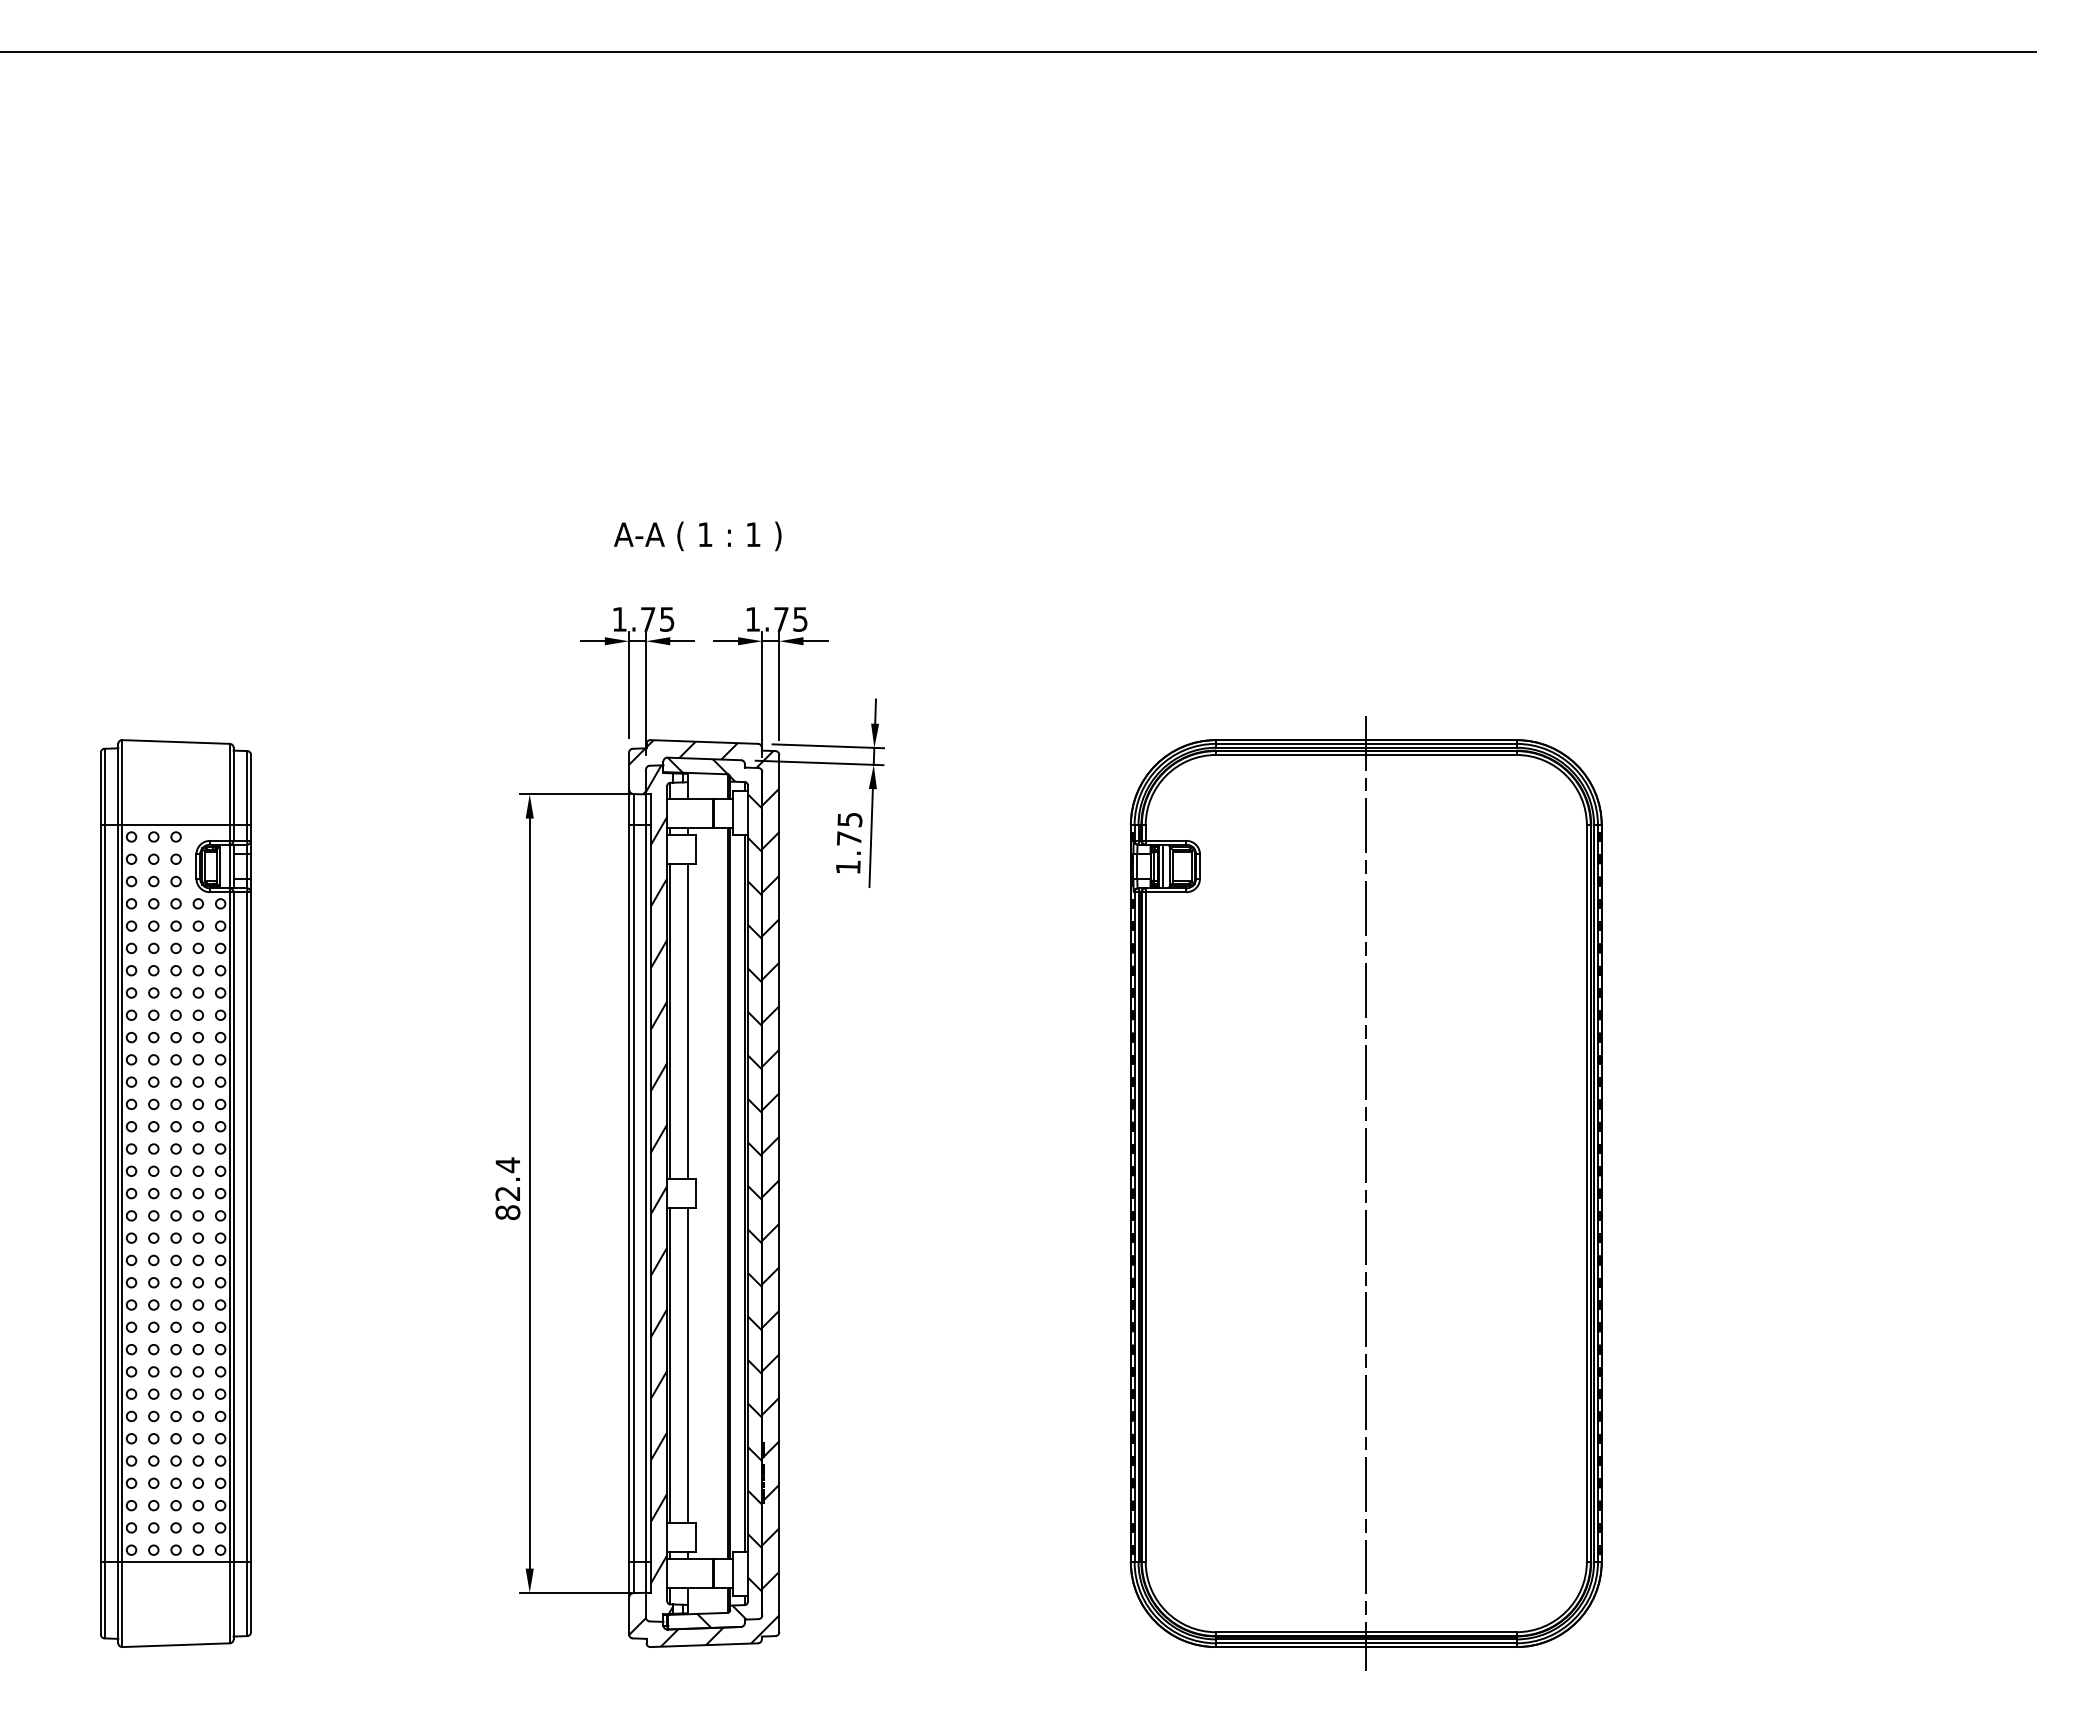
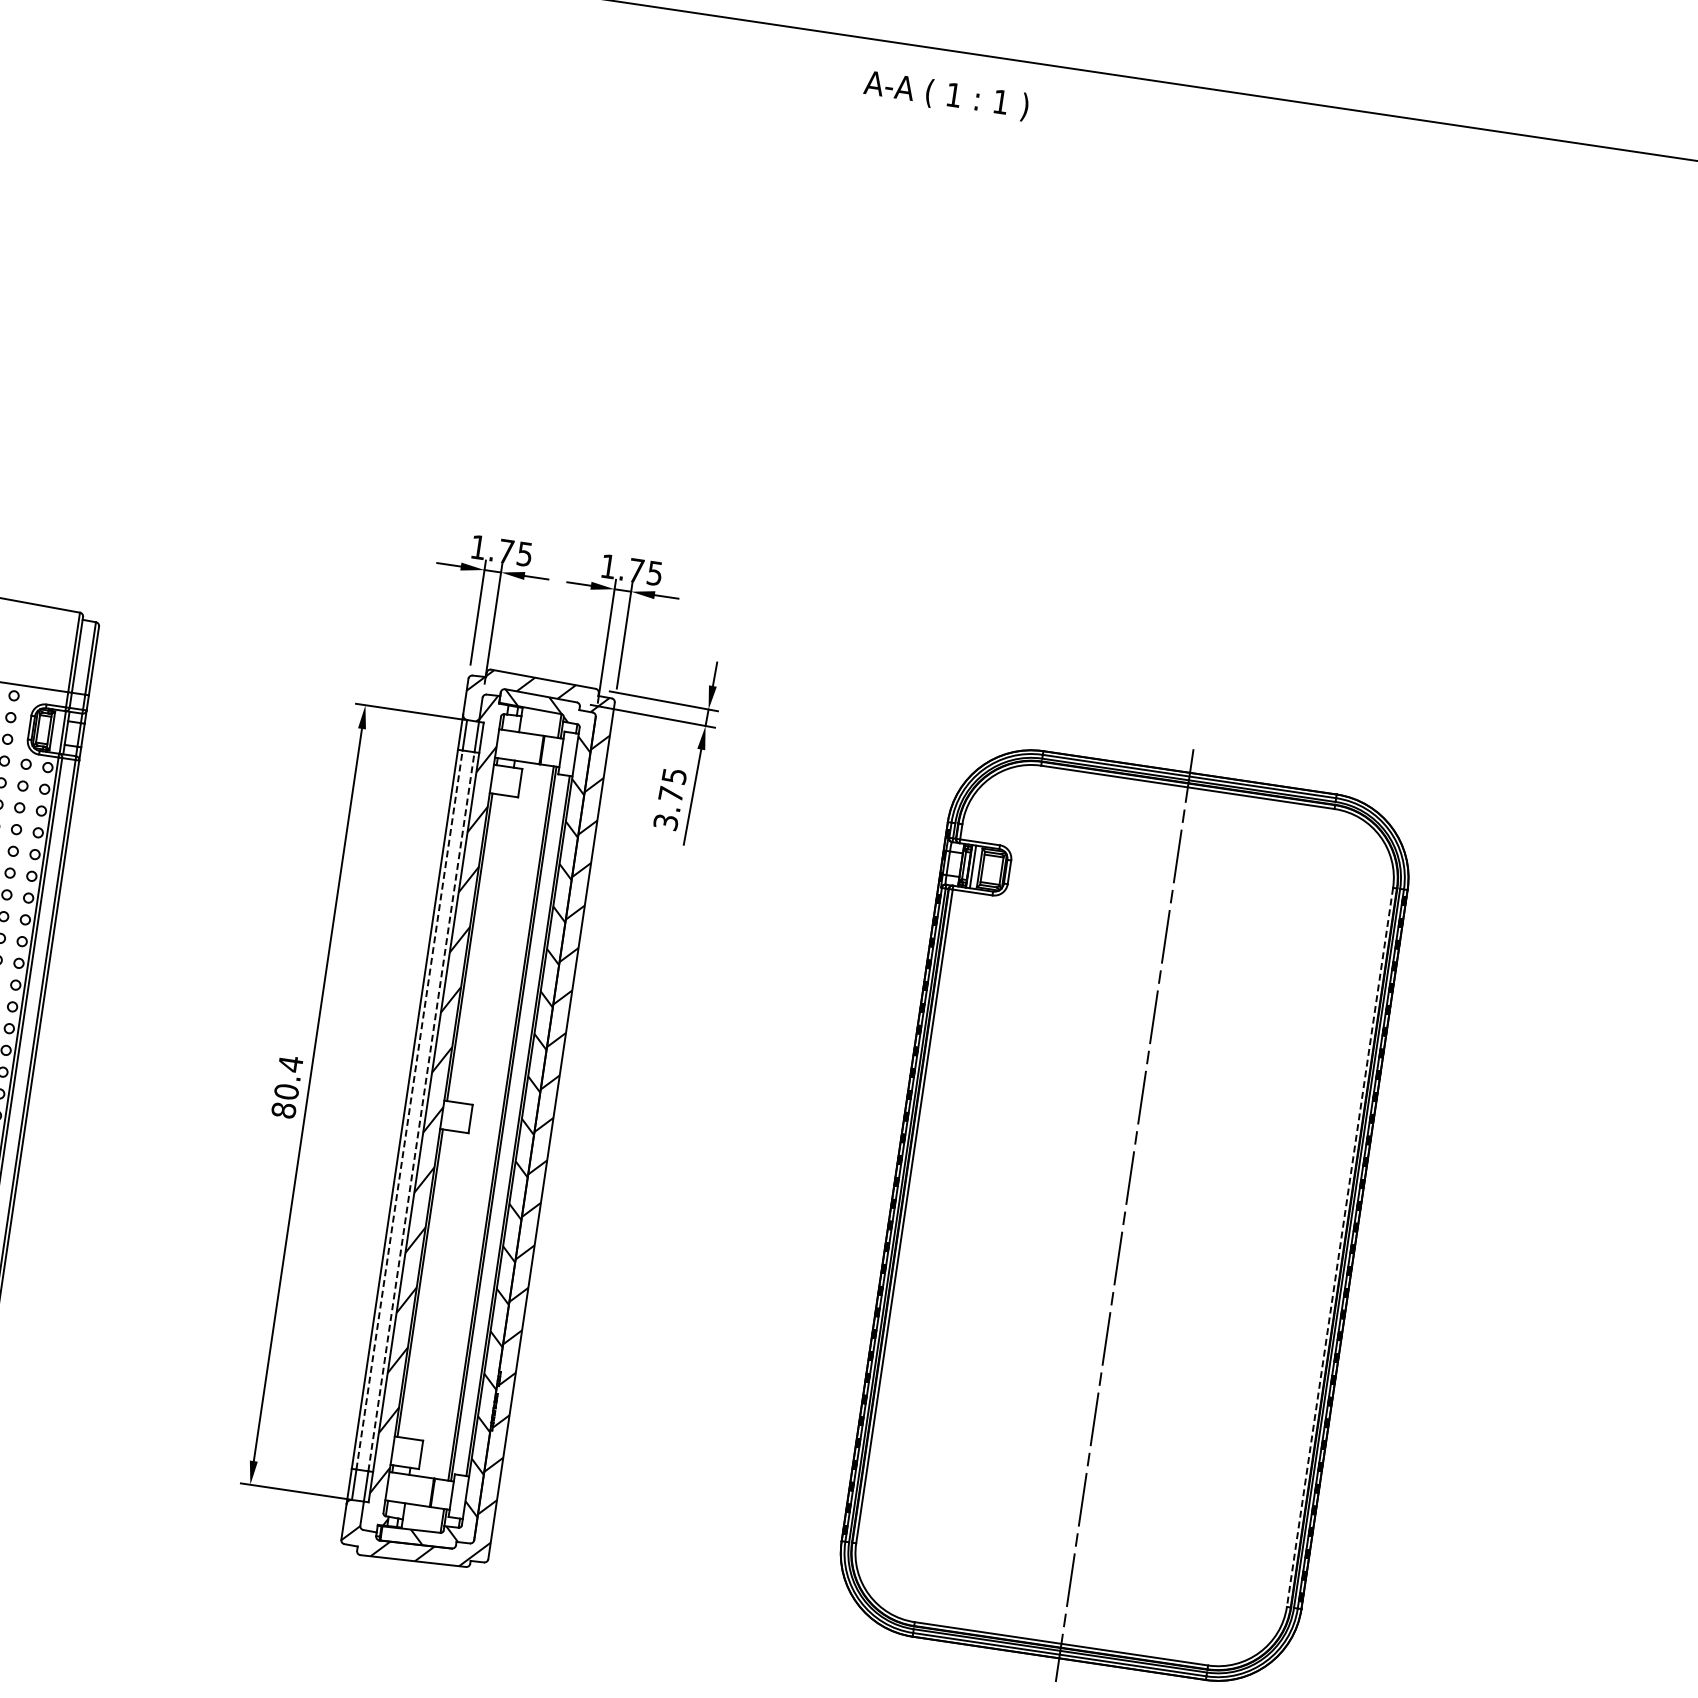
text: (697, 536) -> (946, 95), moved
text: (847, 867) -> (665, 822), 1.75 -> 3.75
line: (687, 1021) -> (486, 949), removed
text: (507, 1193) -> (286, 1091), 82.4 -> 80.4
line: (633, 1193) -> (409, 1109), solid -> dashed
line: (646, 1193) -> (421, 1111), solid -> dashed
line: (1586, 1194) -> (1339, 1248), solid -> dashed
line: (687, 1365) -> (437, 1285), removed

